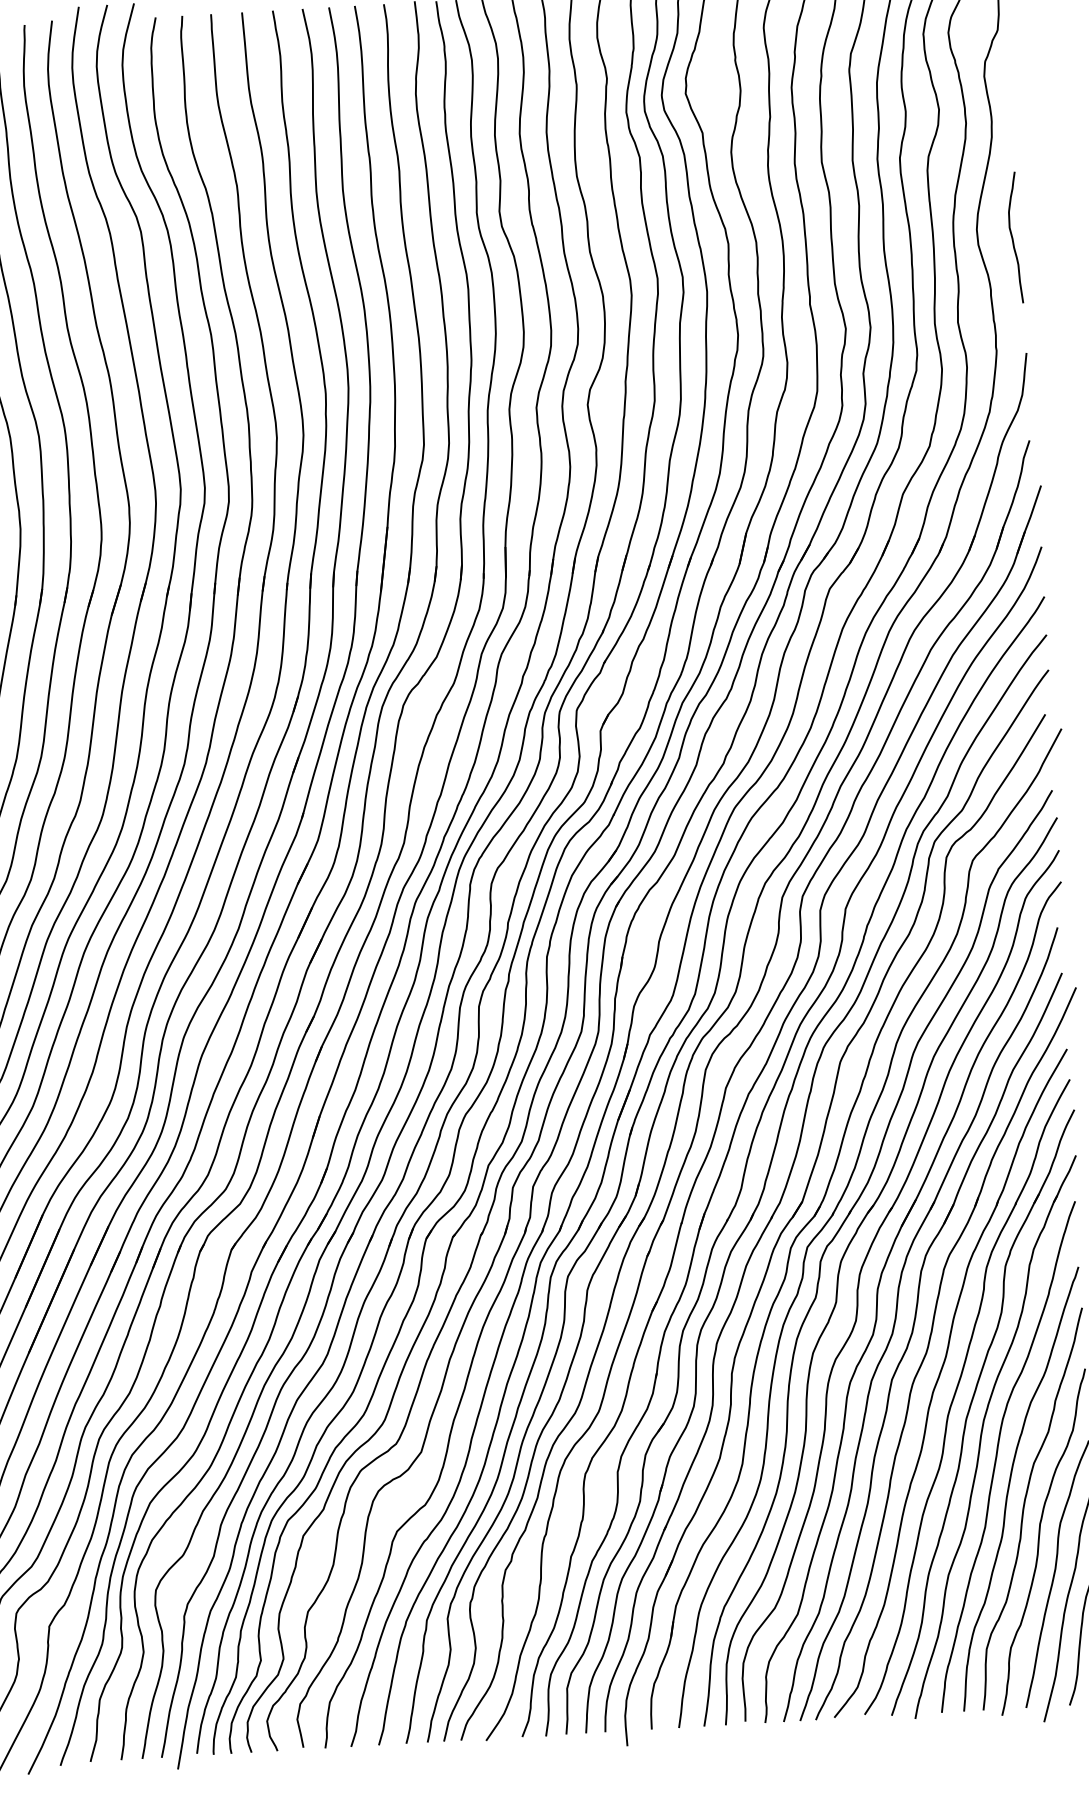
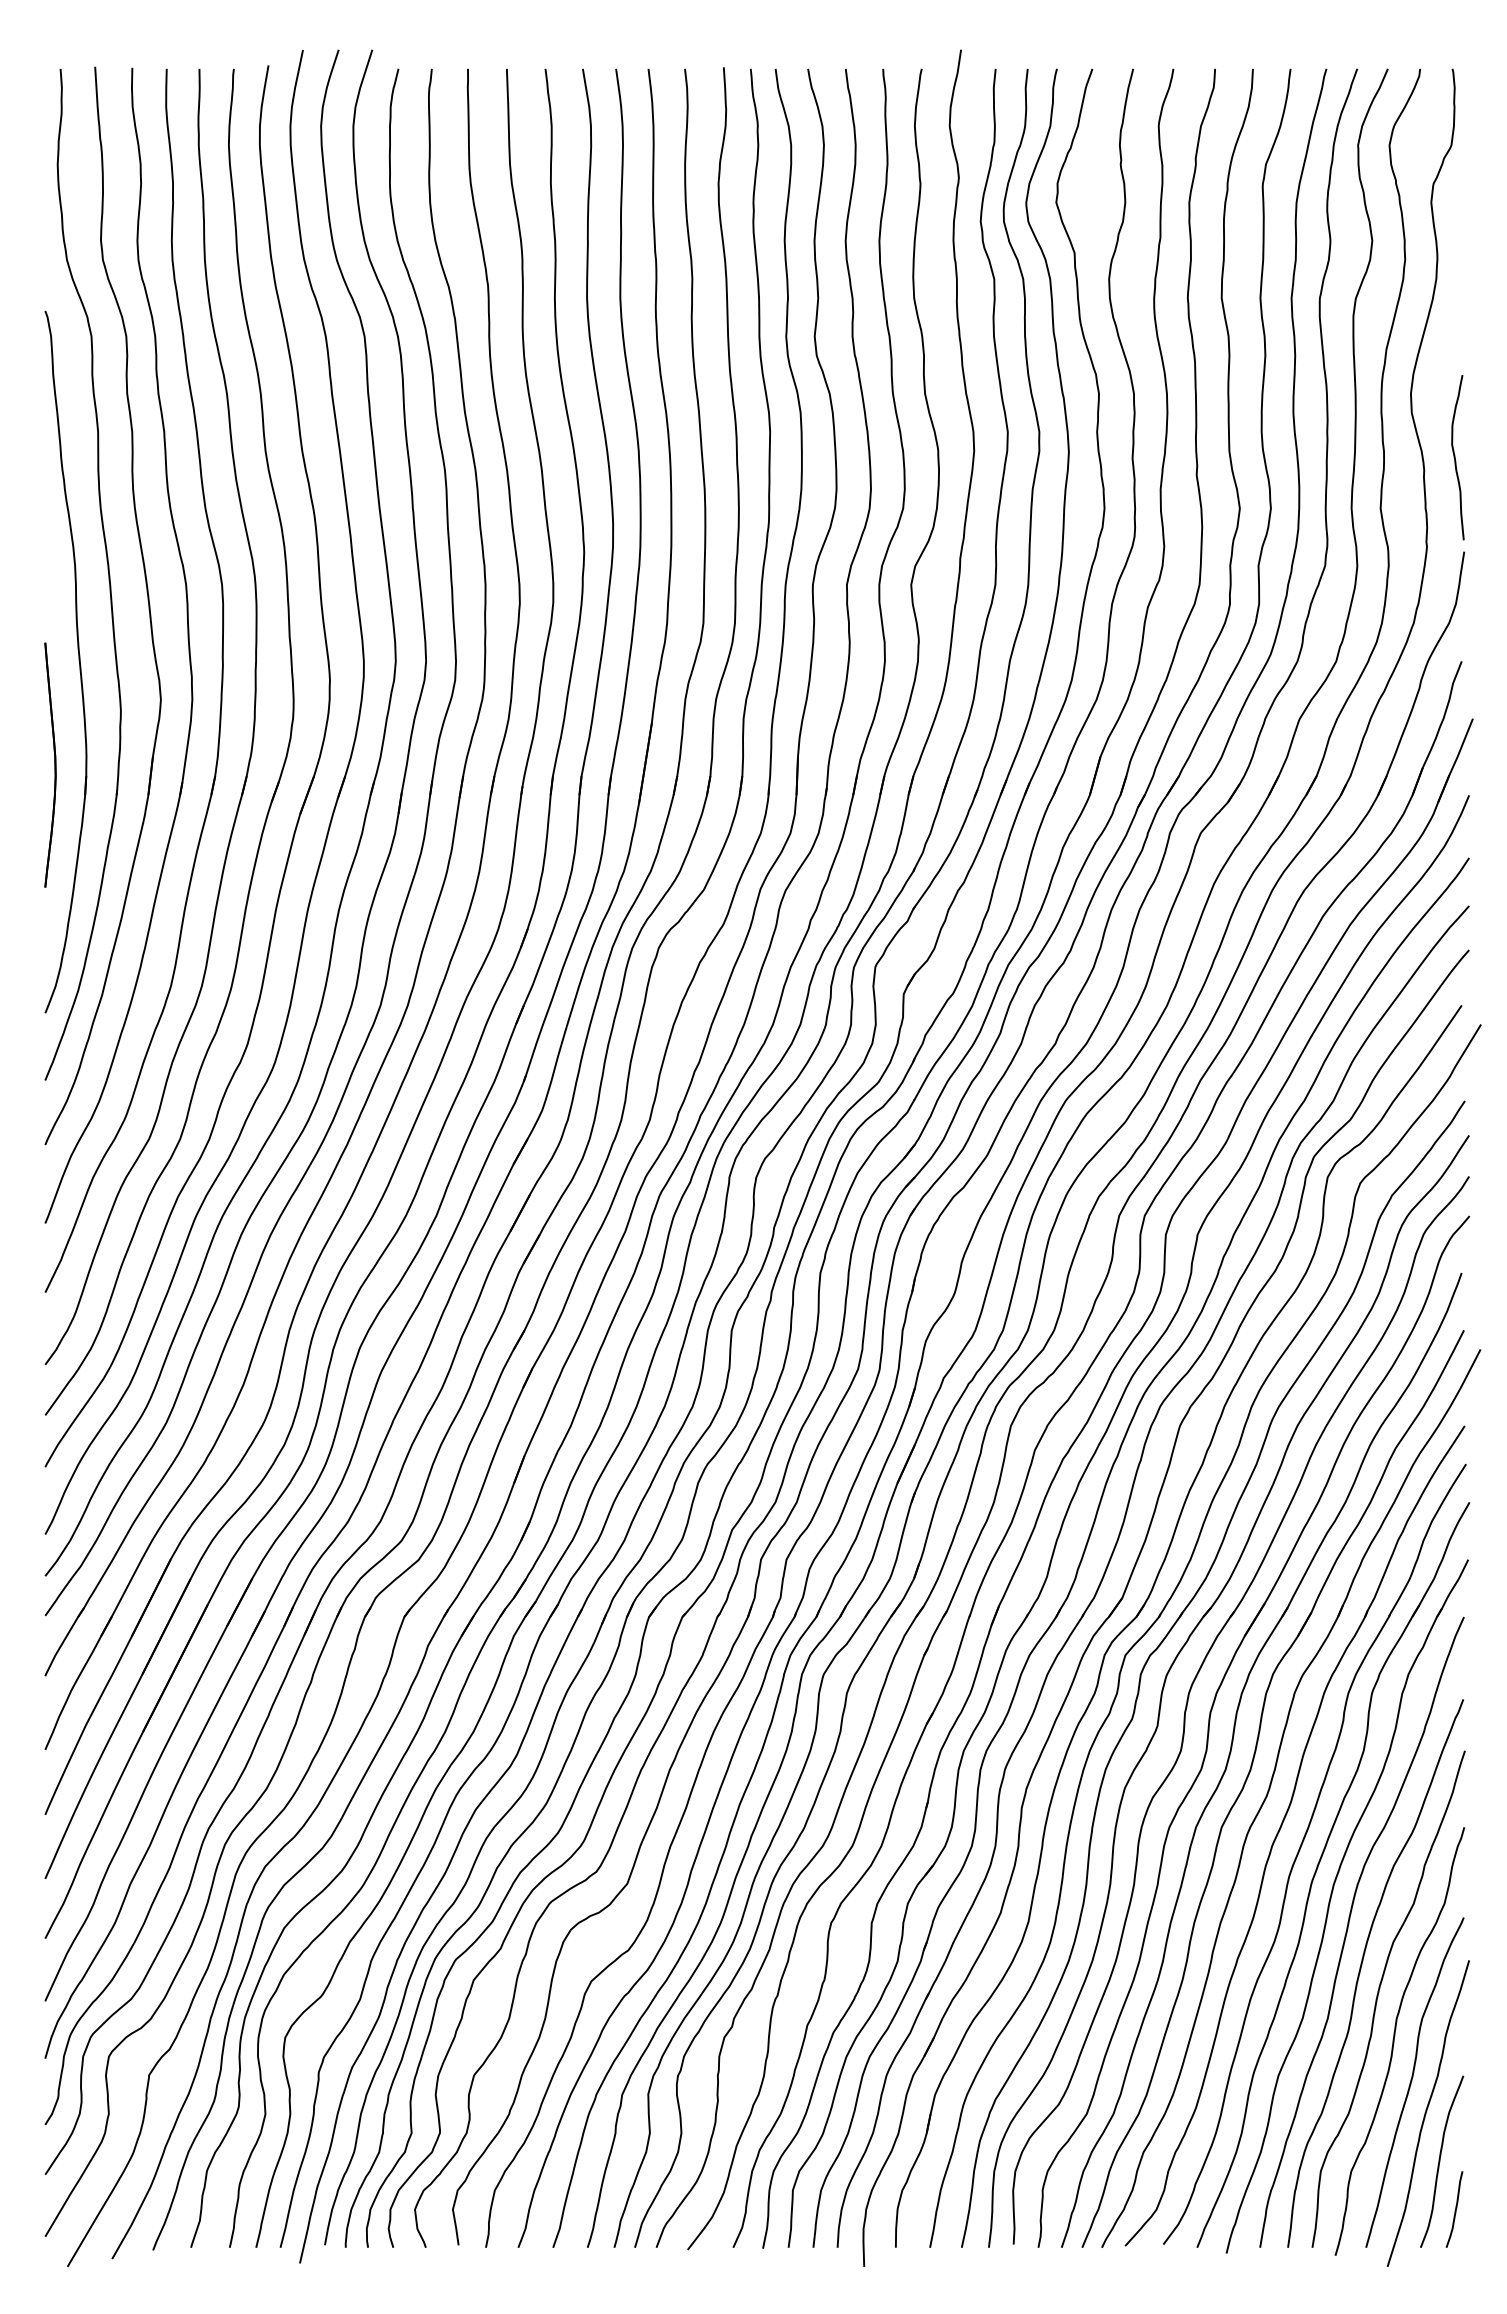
curve: (1012, 237) -> (1455, 457), moved

